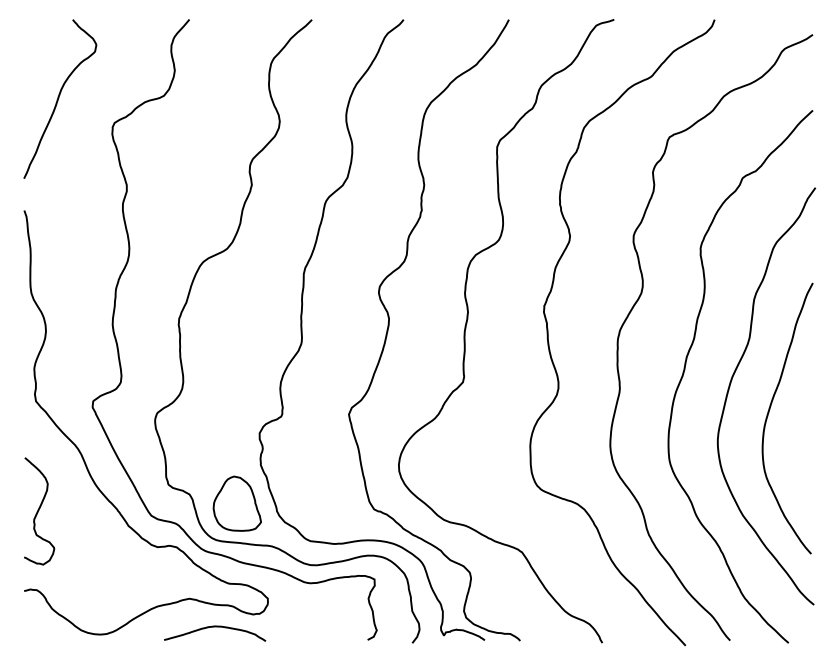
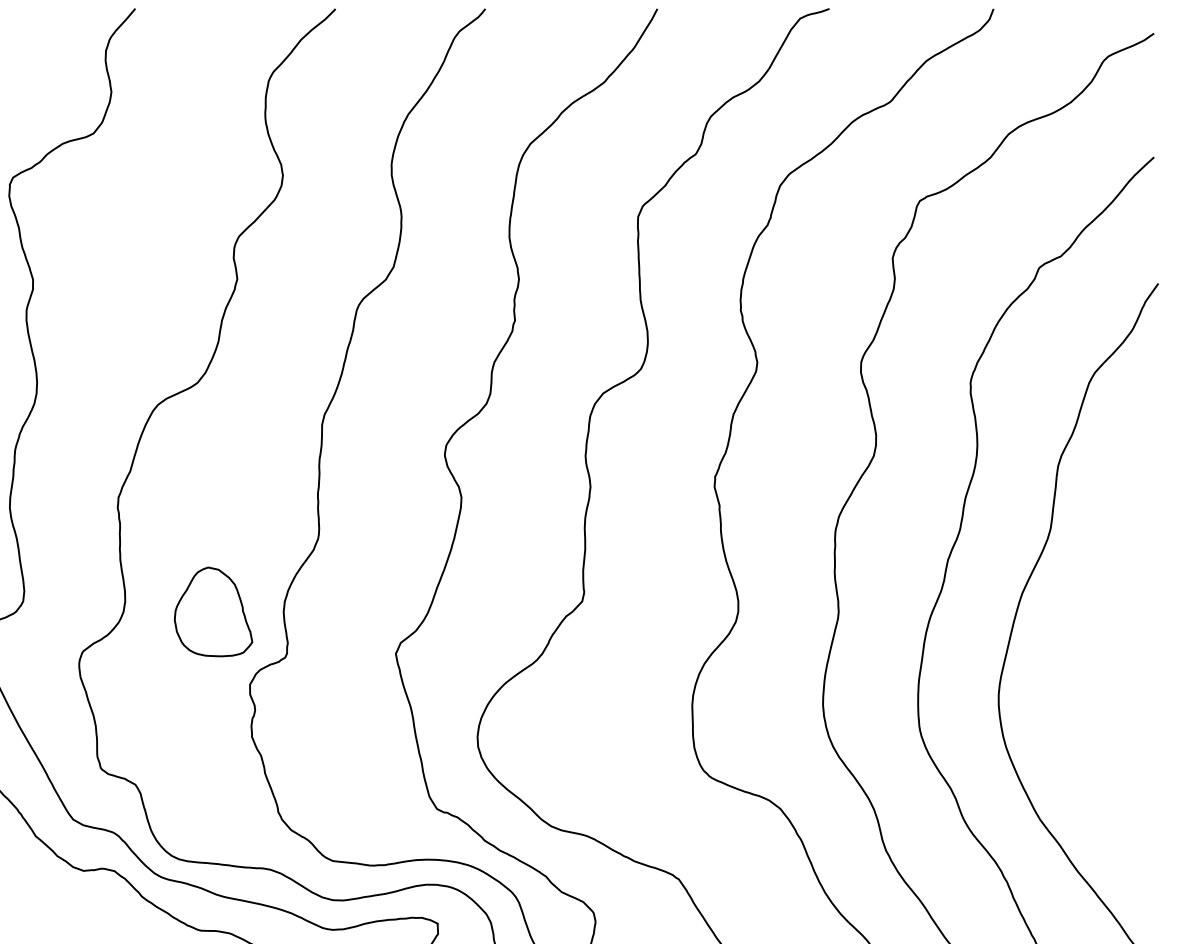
curve: (769, 412) -> (1083, 650), removed
part: (236, 503) -> (212, 611), moved

